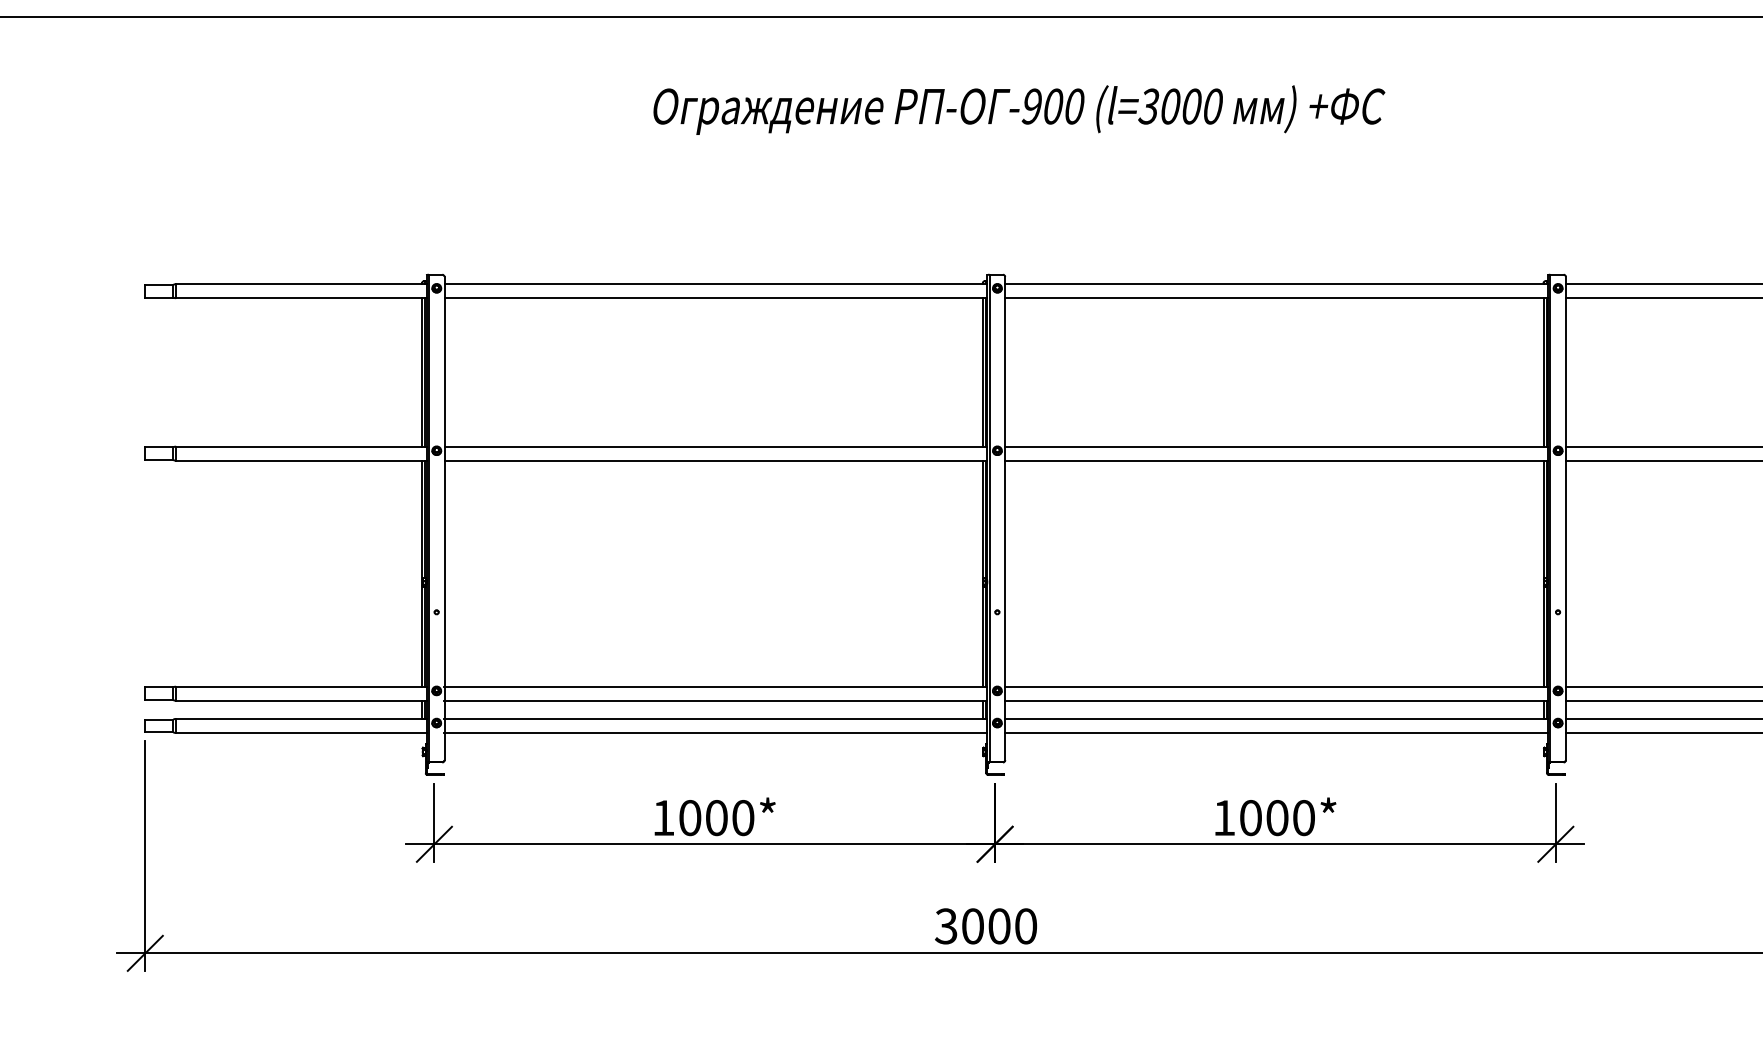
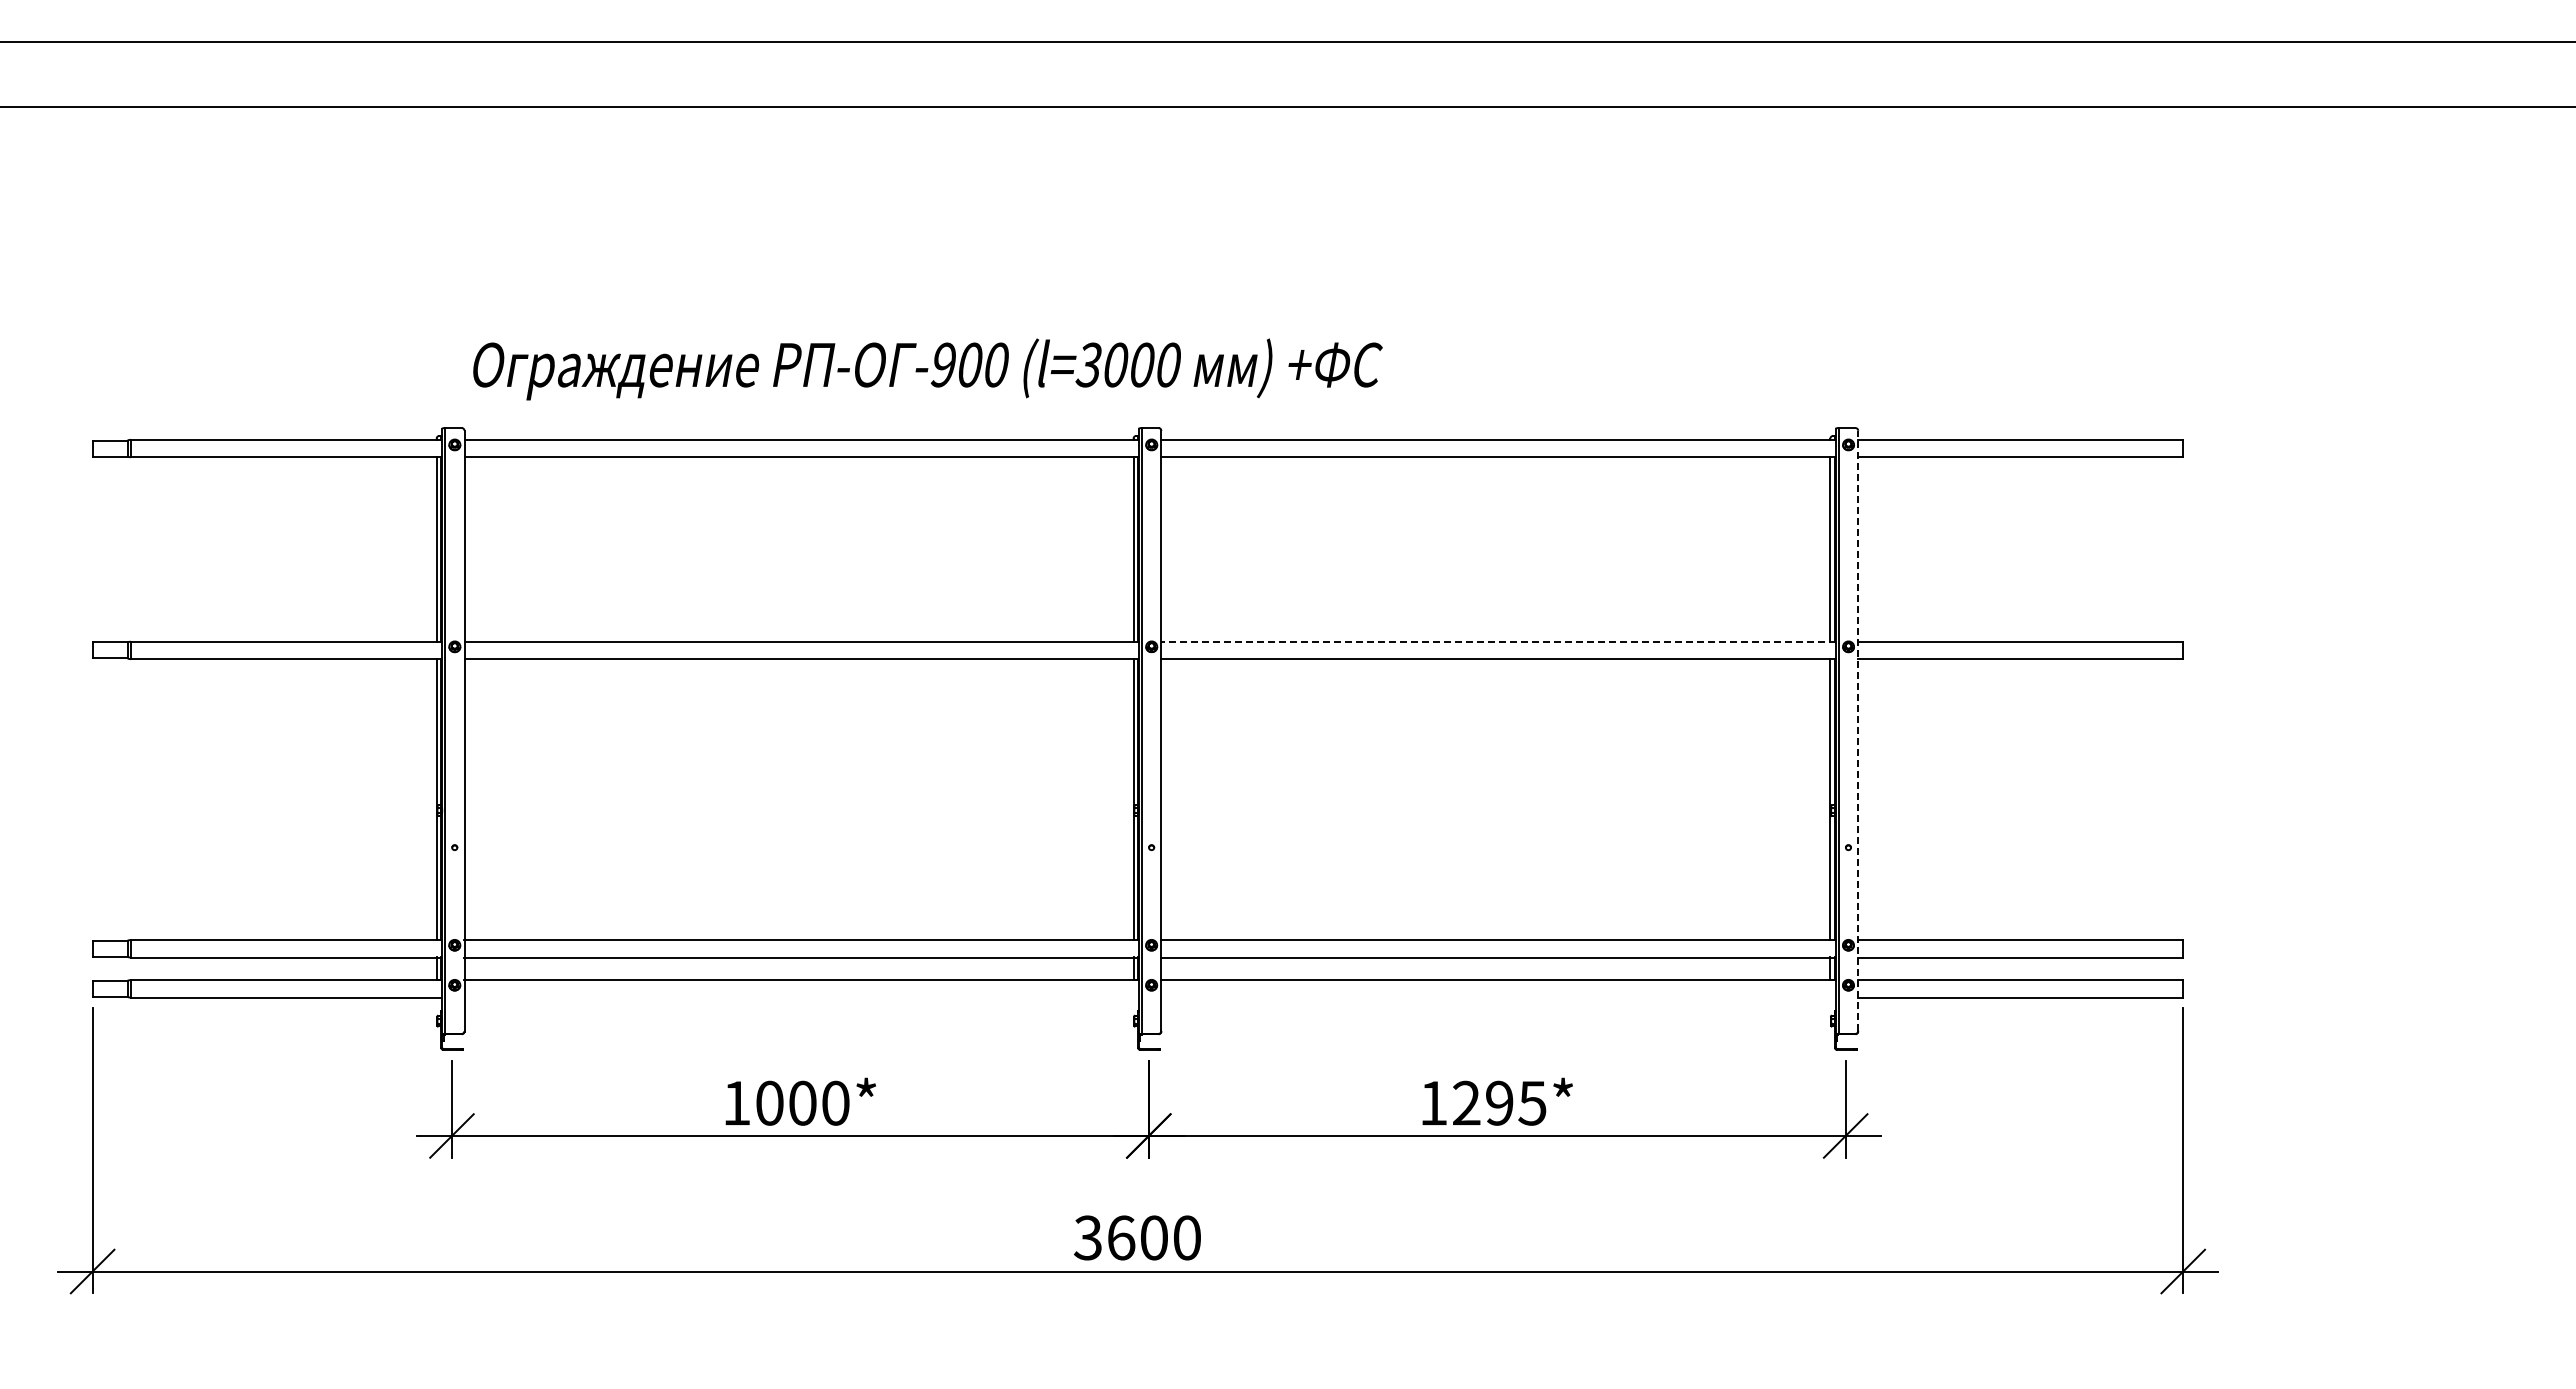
text: (1019, 110) -> (927, 369), moved
line: (1276, 446) -> (1498, 641), solid -> dashed
line: (1566, 518) -> (1858, 730), solid -> dashed
line: (715, 732) -> (801, 997), removed
line: (1276, 732) -> (1498, 997), removed
text: (1277, 817) -> (1499, 1102), 1000* -> 1295*
text: (973, 926) -> (1121, 1237), 3000 -> 3600

